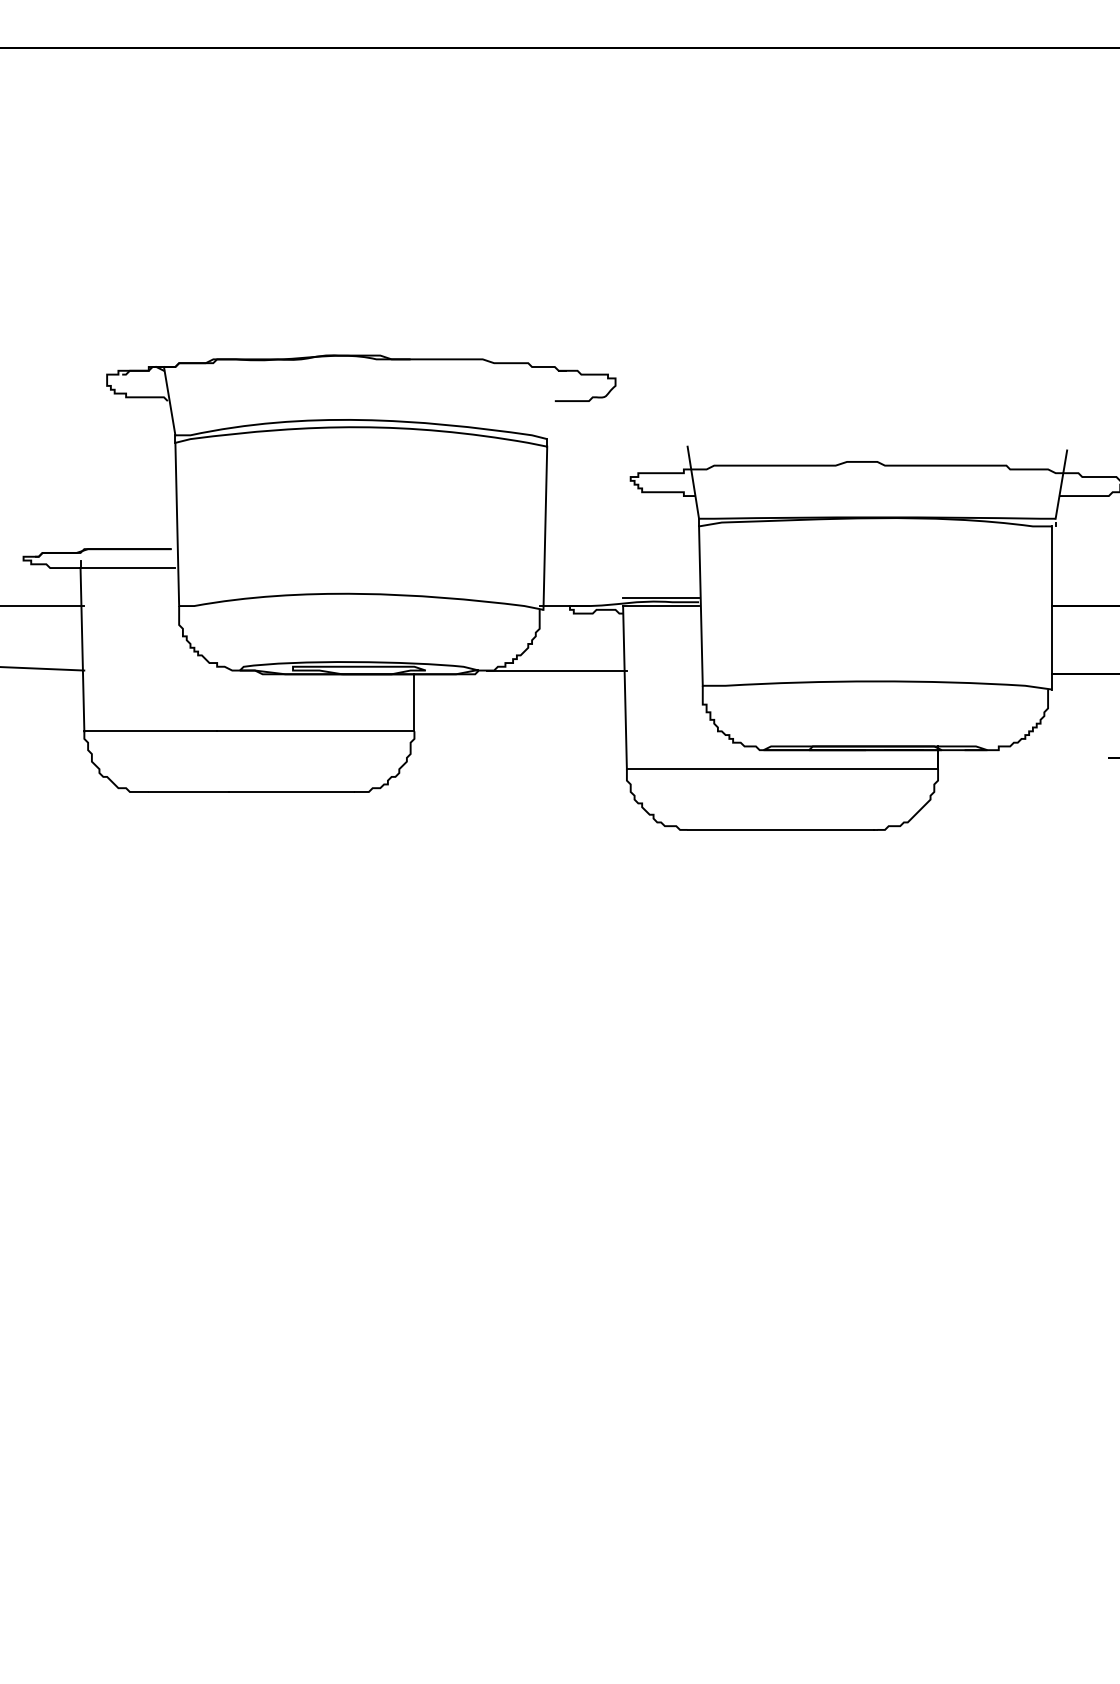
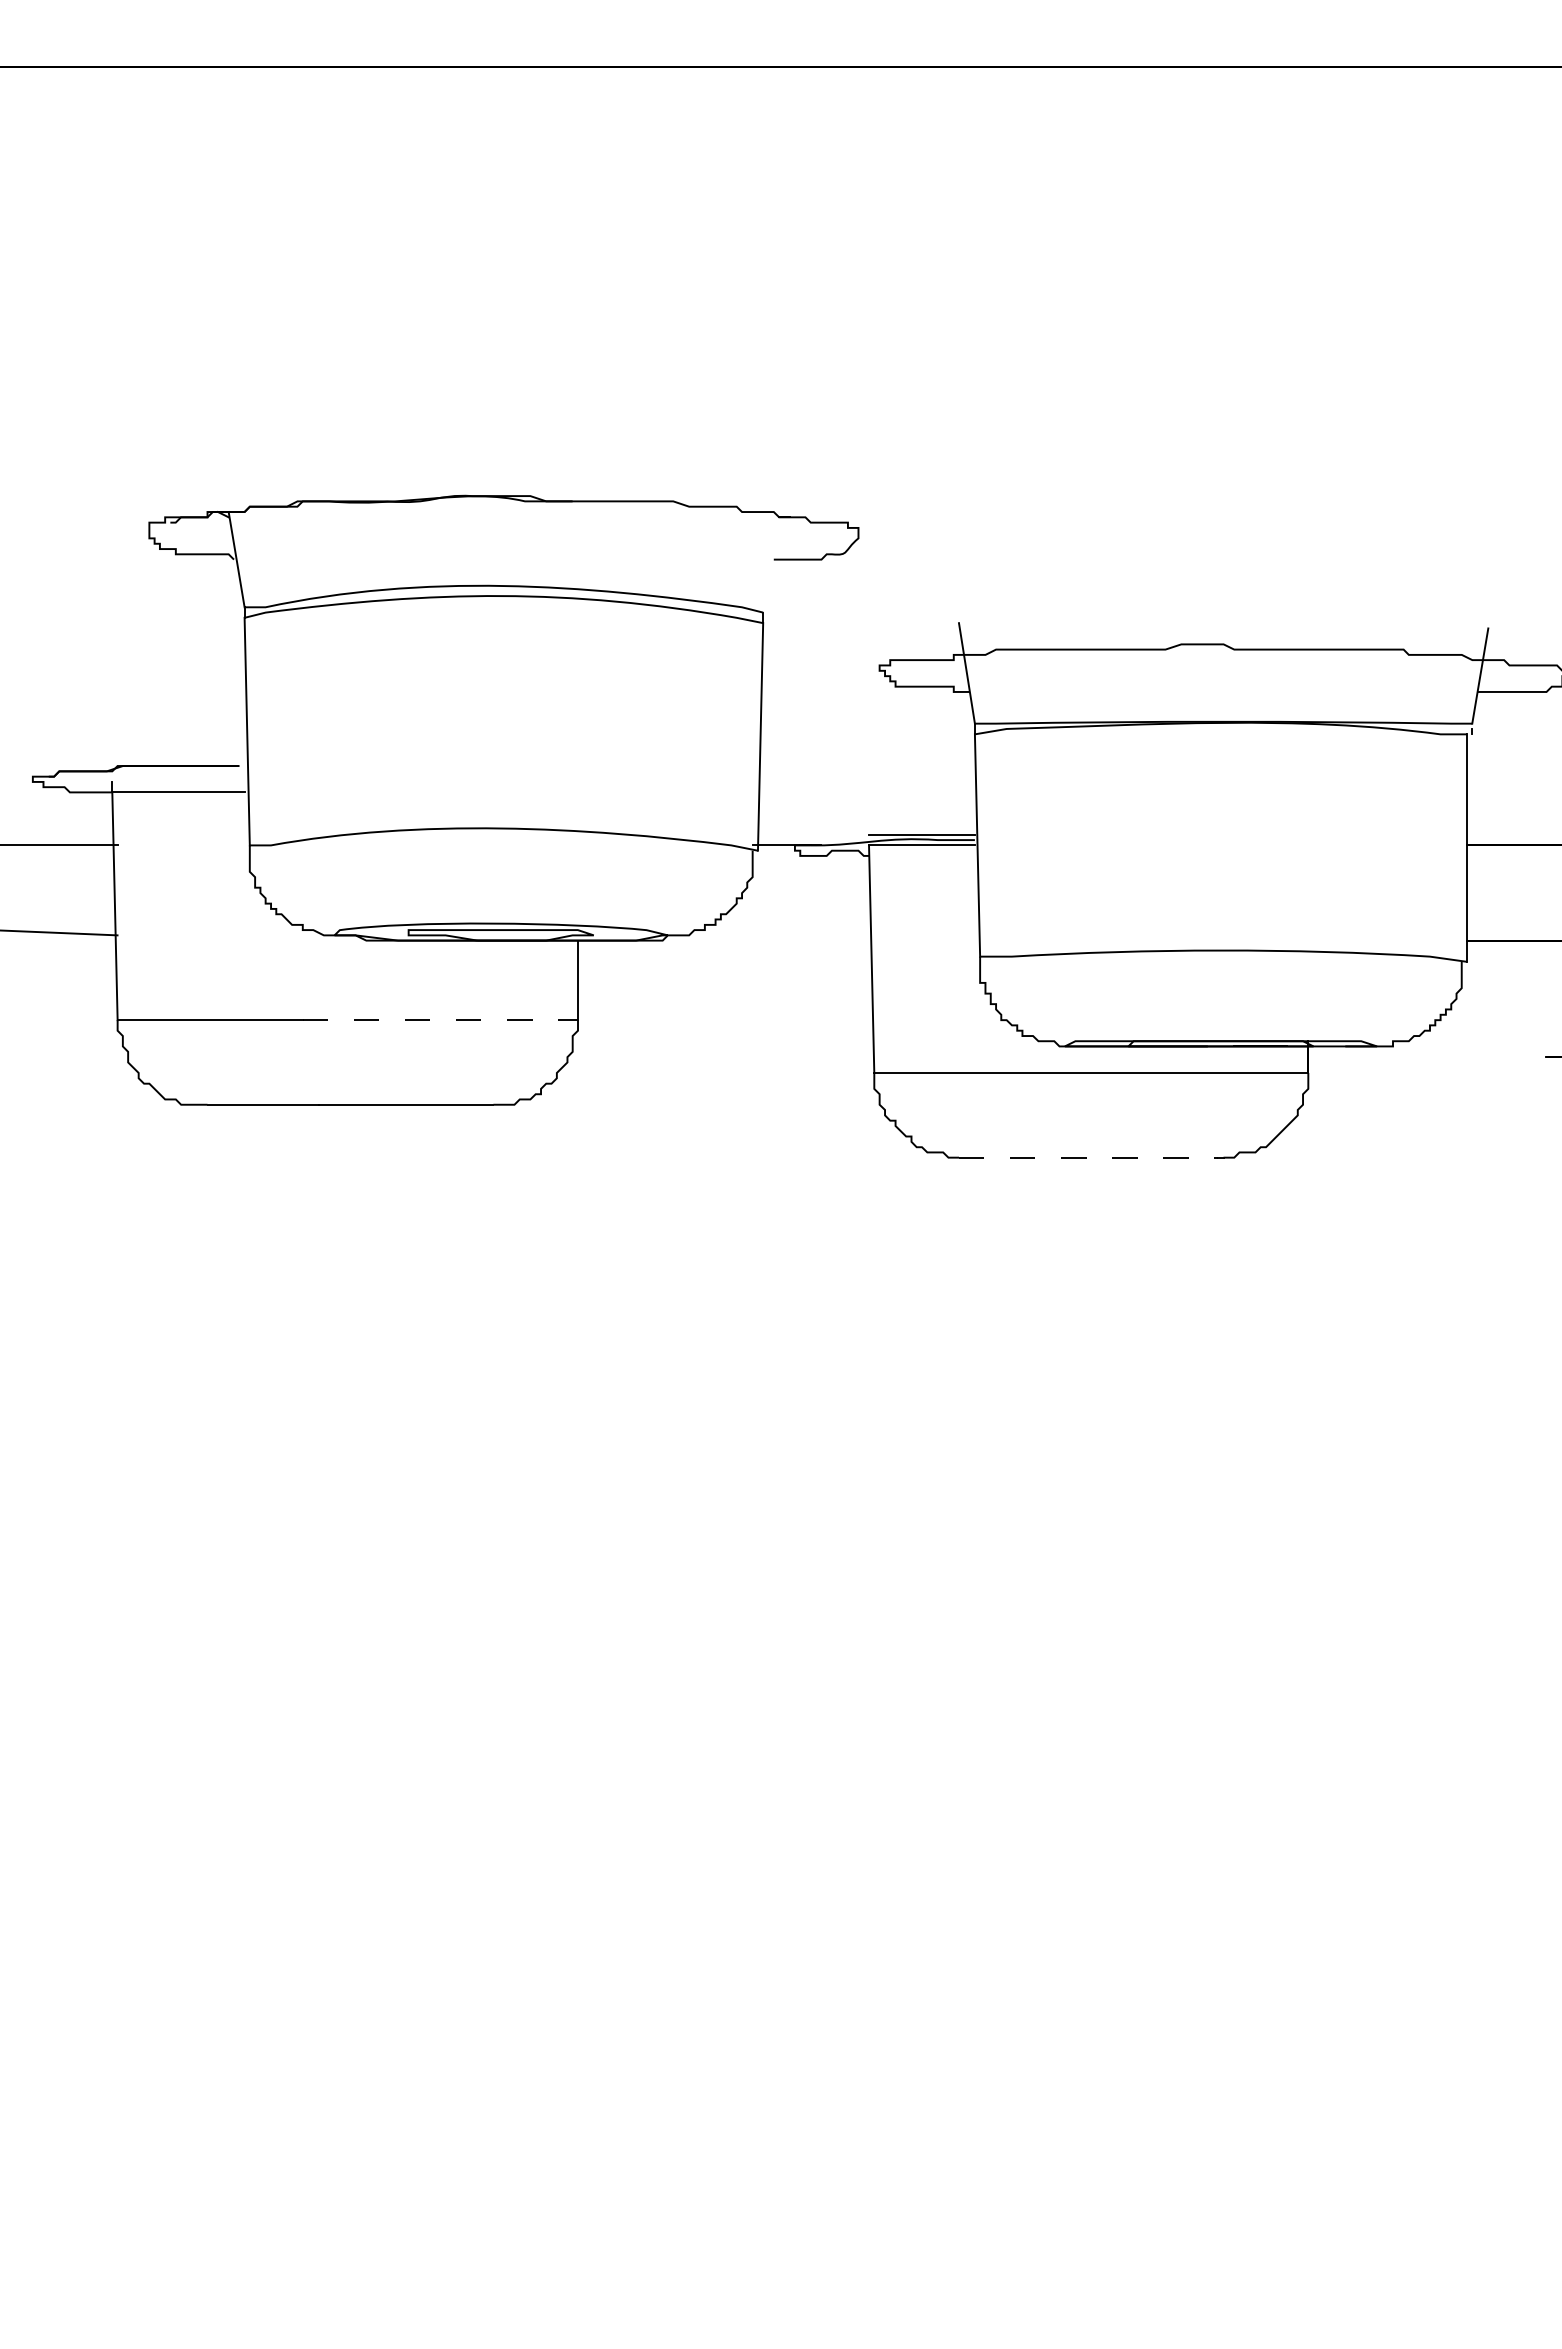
line: (556, 670) -> (776, 935), removed
line: (315, 731) -> (440, 1020), solid -> dashed
line: (780, 829) -> (1088, 1157), solid -> dashed

